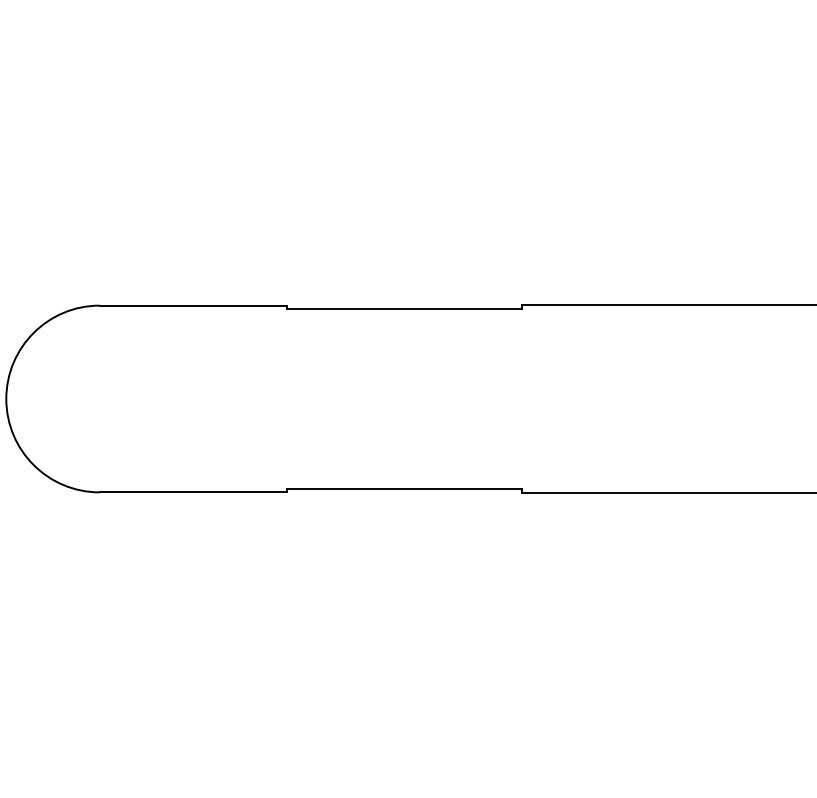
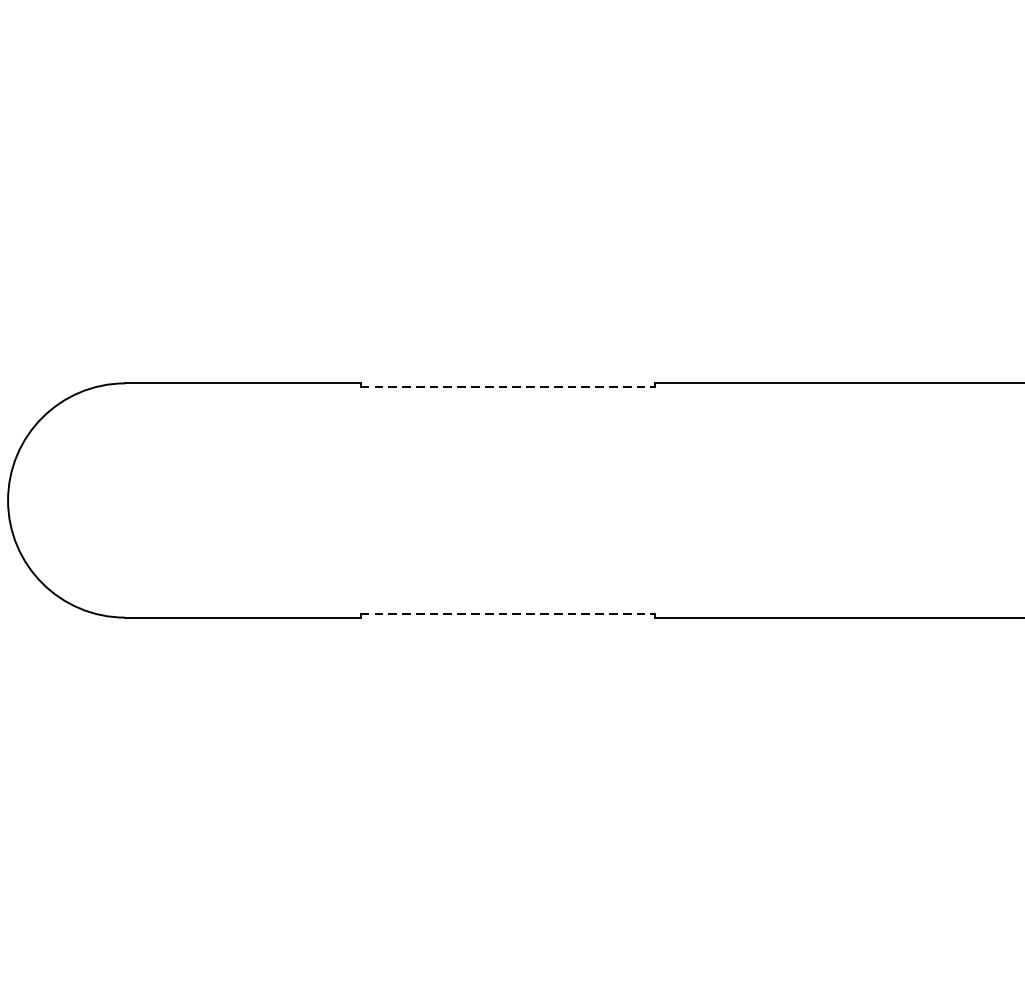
line: (405, 308) -> (508, 386), solid -> dashed
line: (405, 489) -> (508, 614), solid -> dashed

